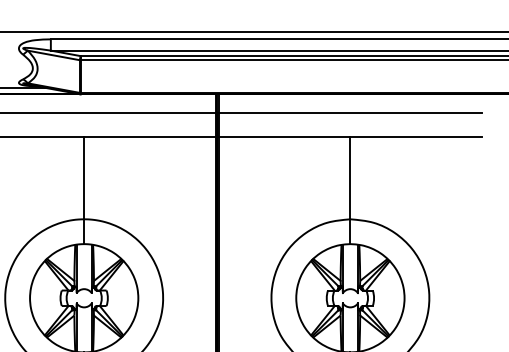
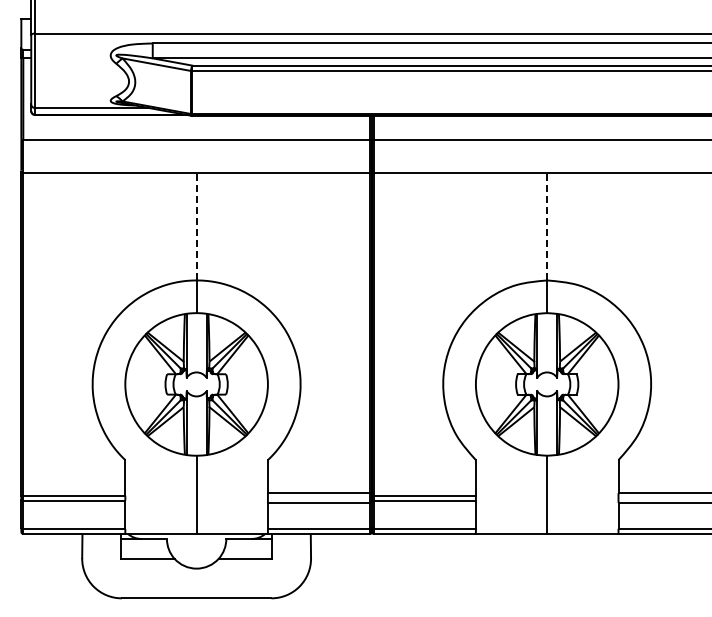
line: (84, 178) -> (196, 226), solid -> dashed
line: (350, 178) -> (547, 226), solid -> dashed

